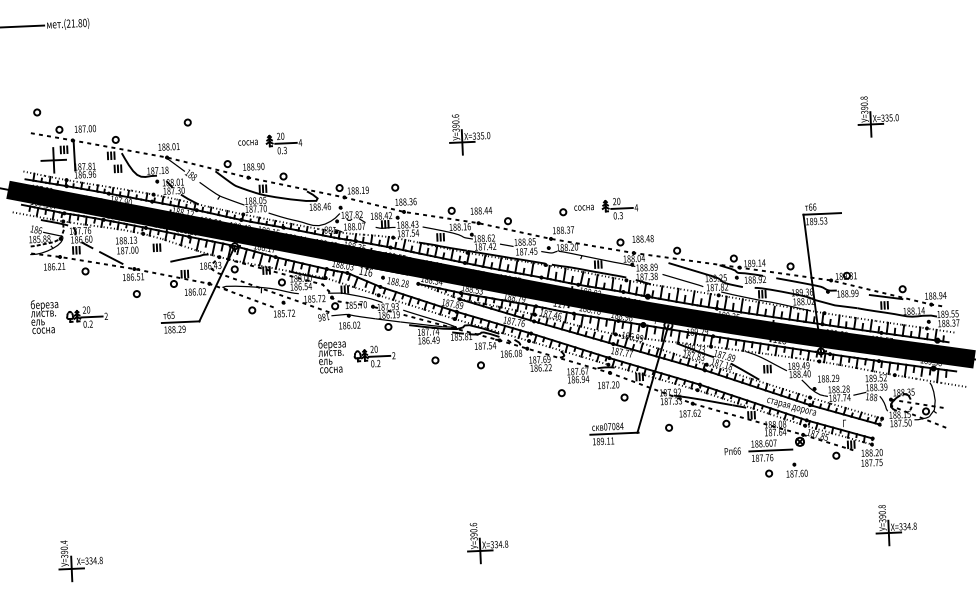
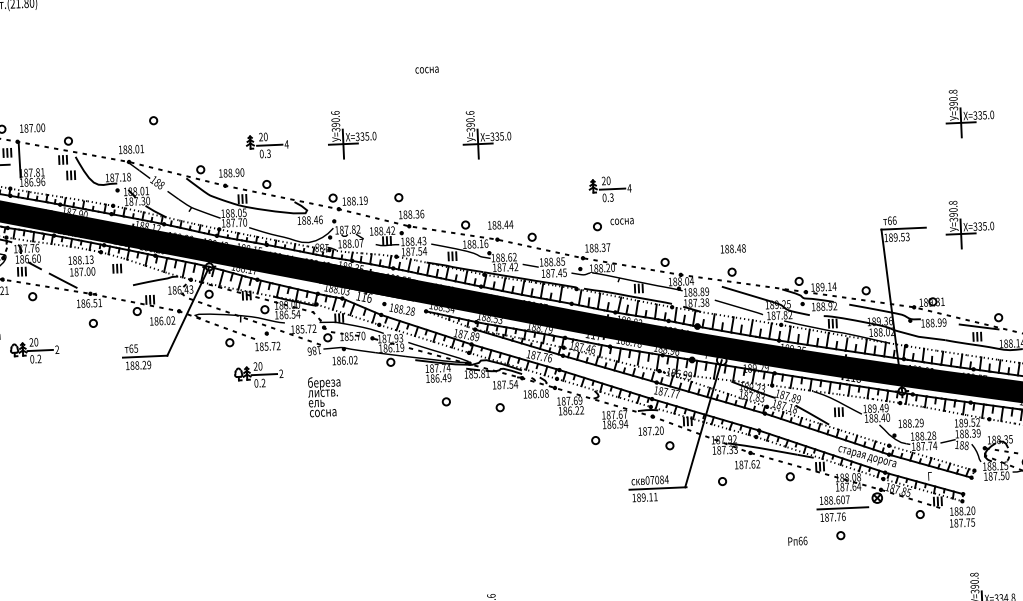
part: (355, 134) -> (351, 134), added
text: (247, 142) -> (426, 69), moved
part: (619, 208) -> (609, 189), moved
part: (877, 210) -> (968, 224), added
text: (642, 238) -> (732, 248), moved
part: (374, 356) -> (258, 374), moved
text: (732, 451) -> (797, 541), moved
part: (796, 469) -> (873, 530), removed

